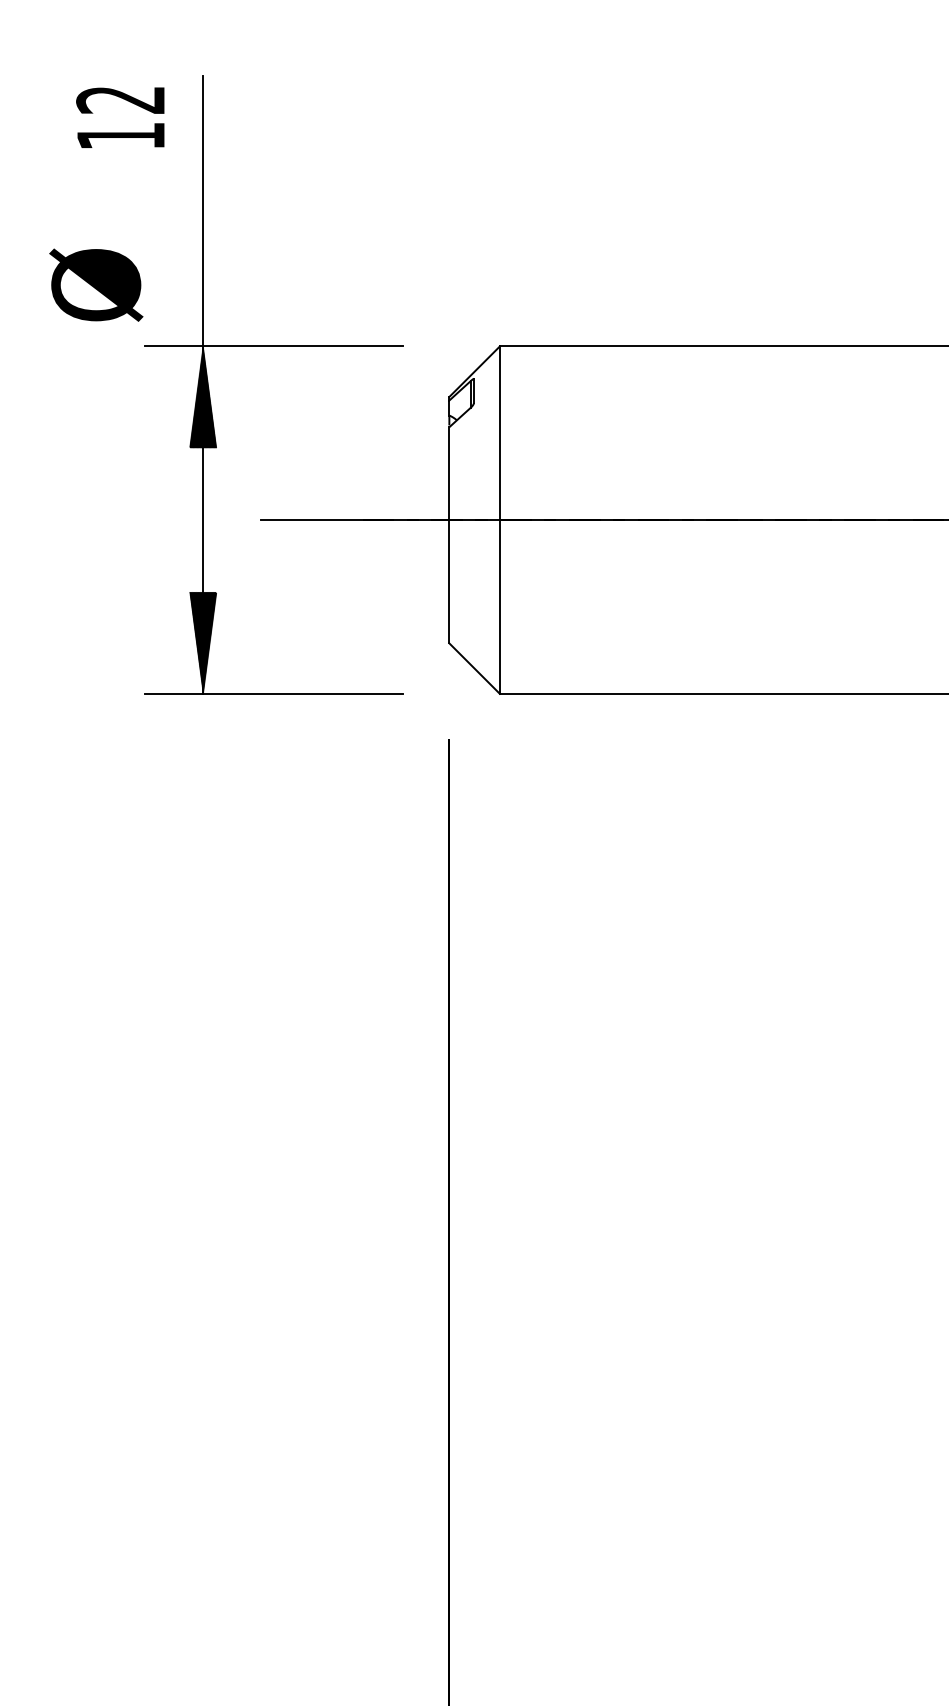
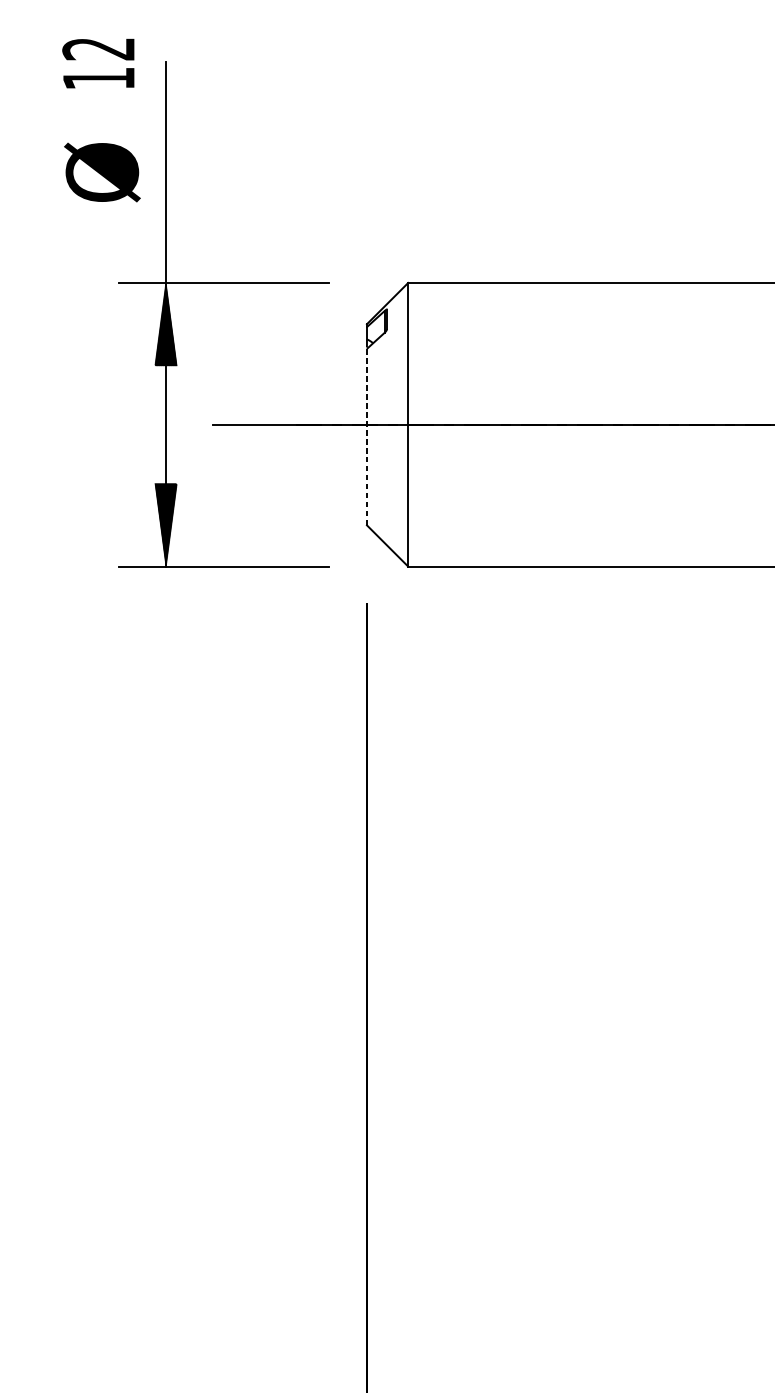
text: (120, 117) -> (98, 63), moved
text: (96, 284) -> (102, 171), moved
line: (449, 534) -> (367, 436), solid -> dashed

